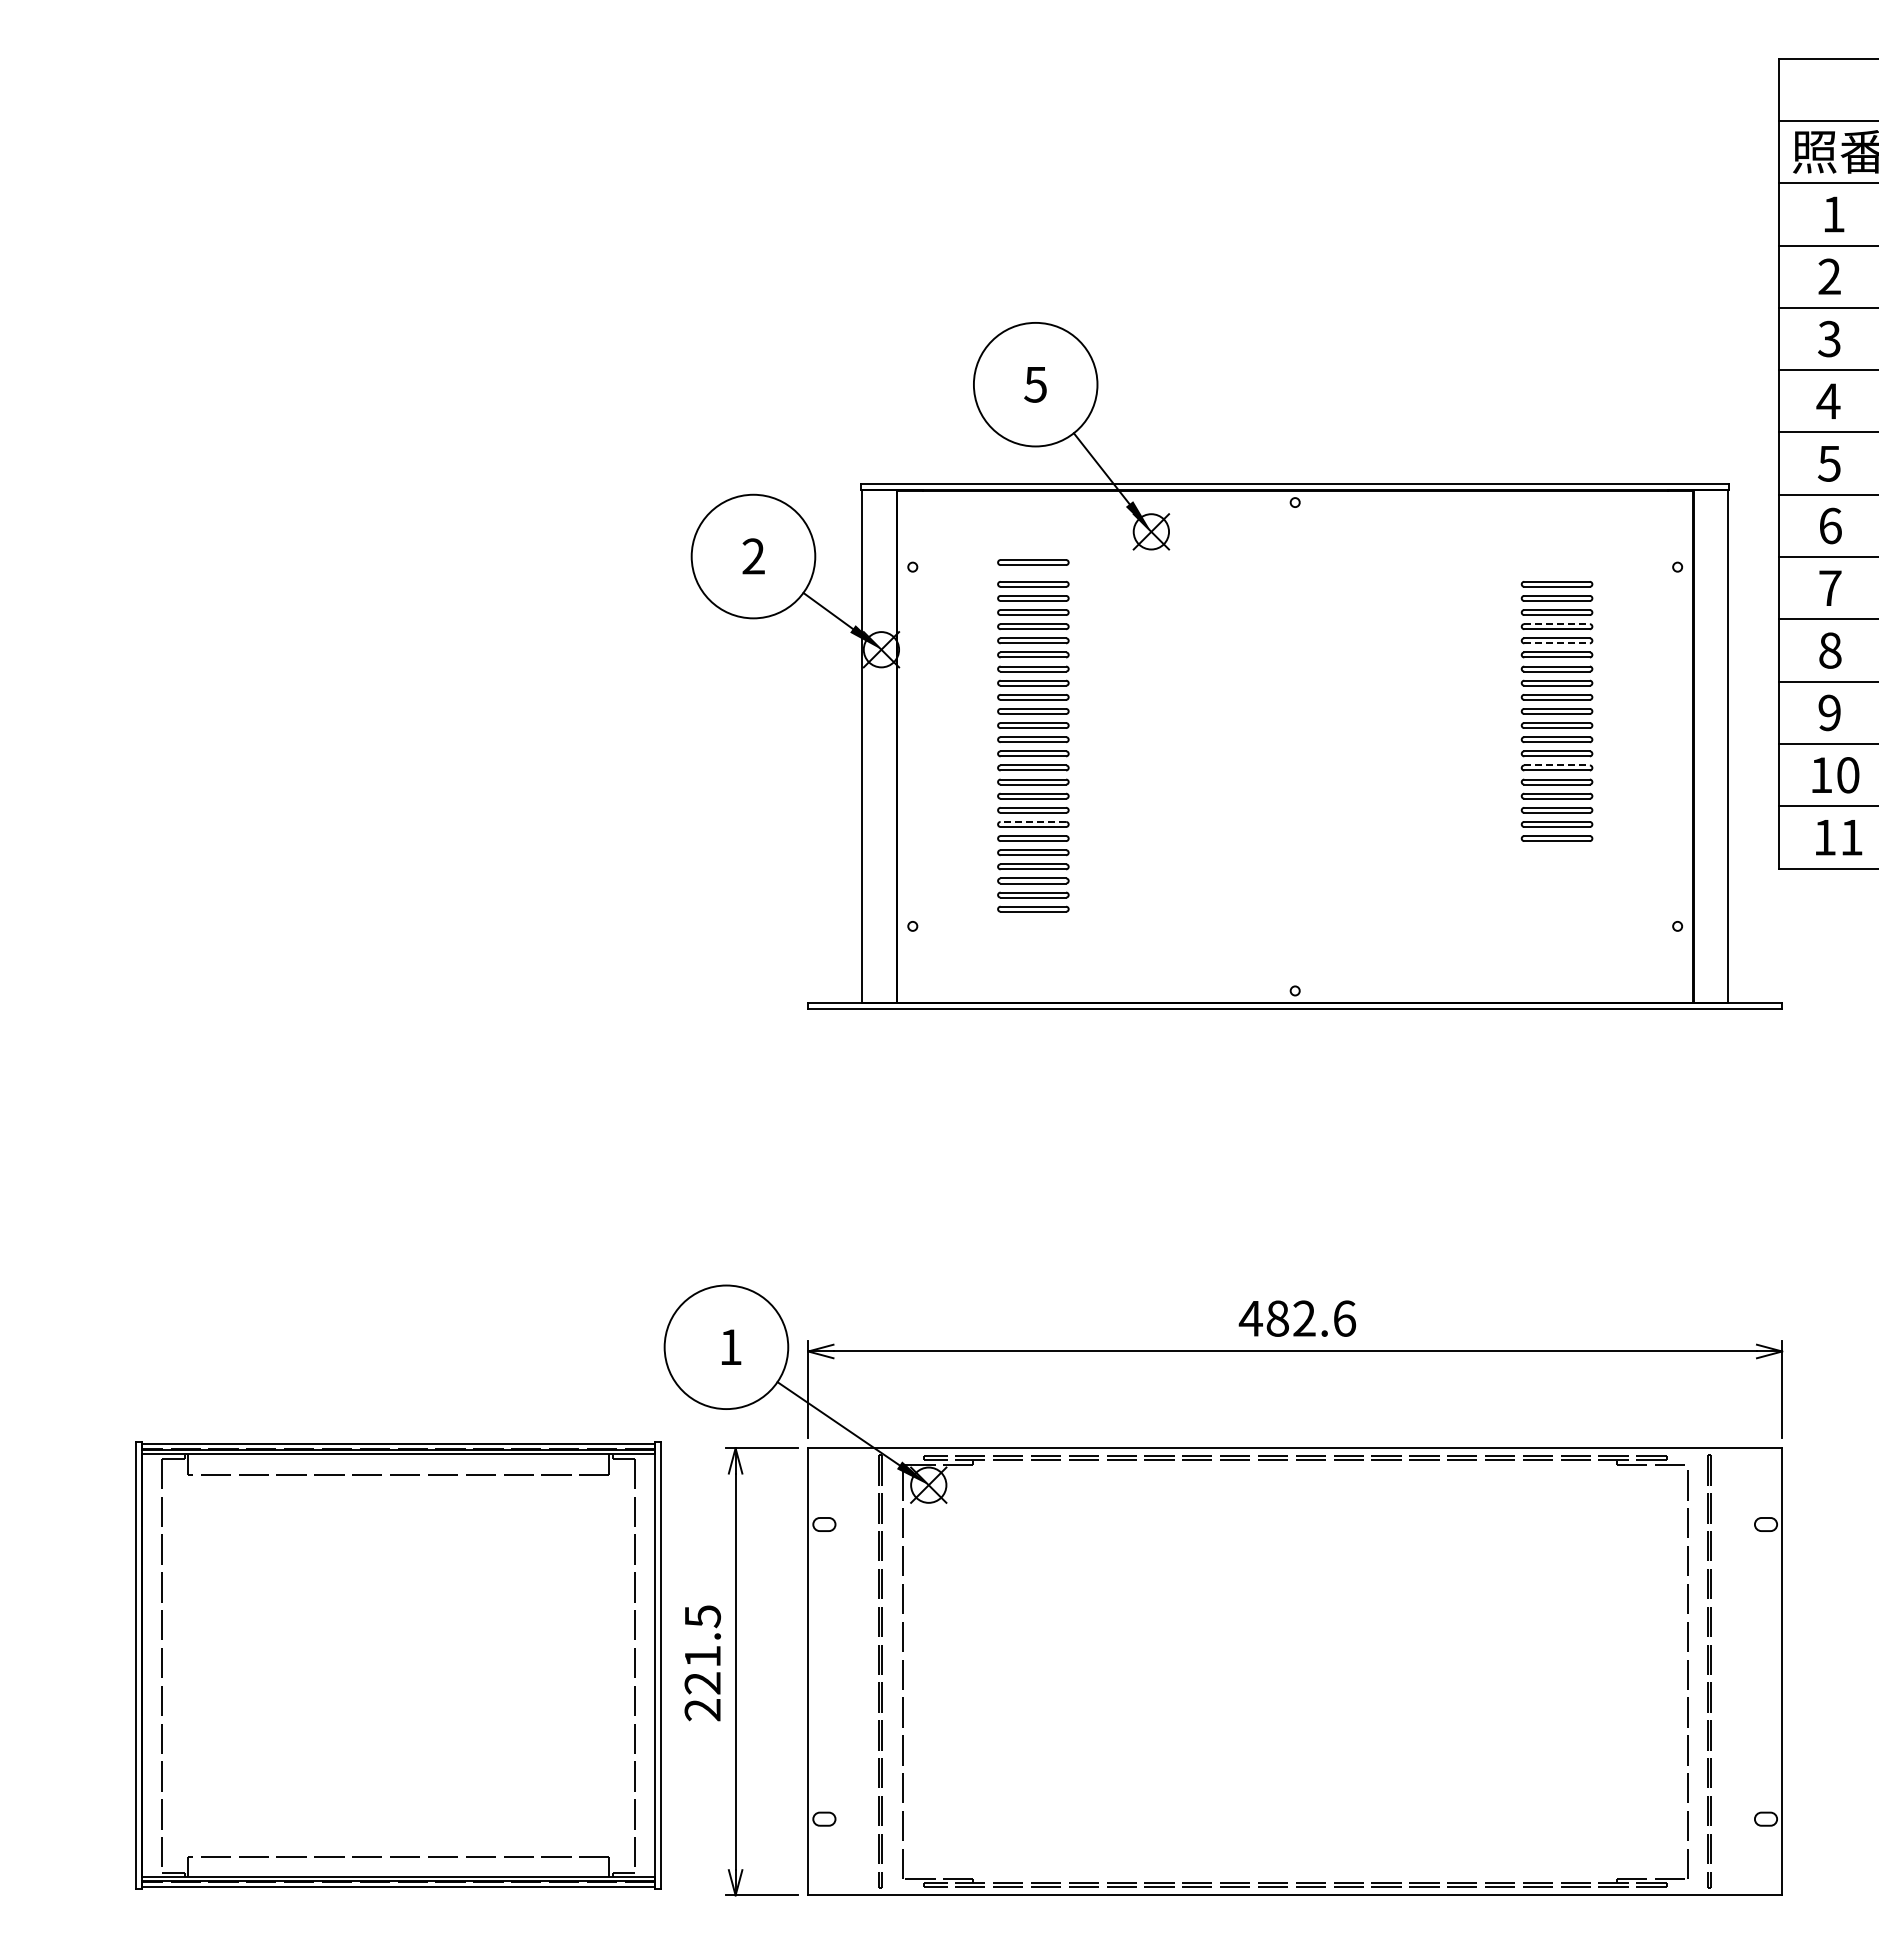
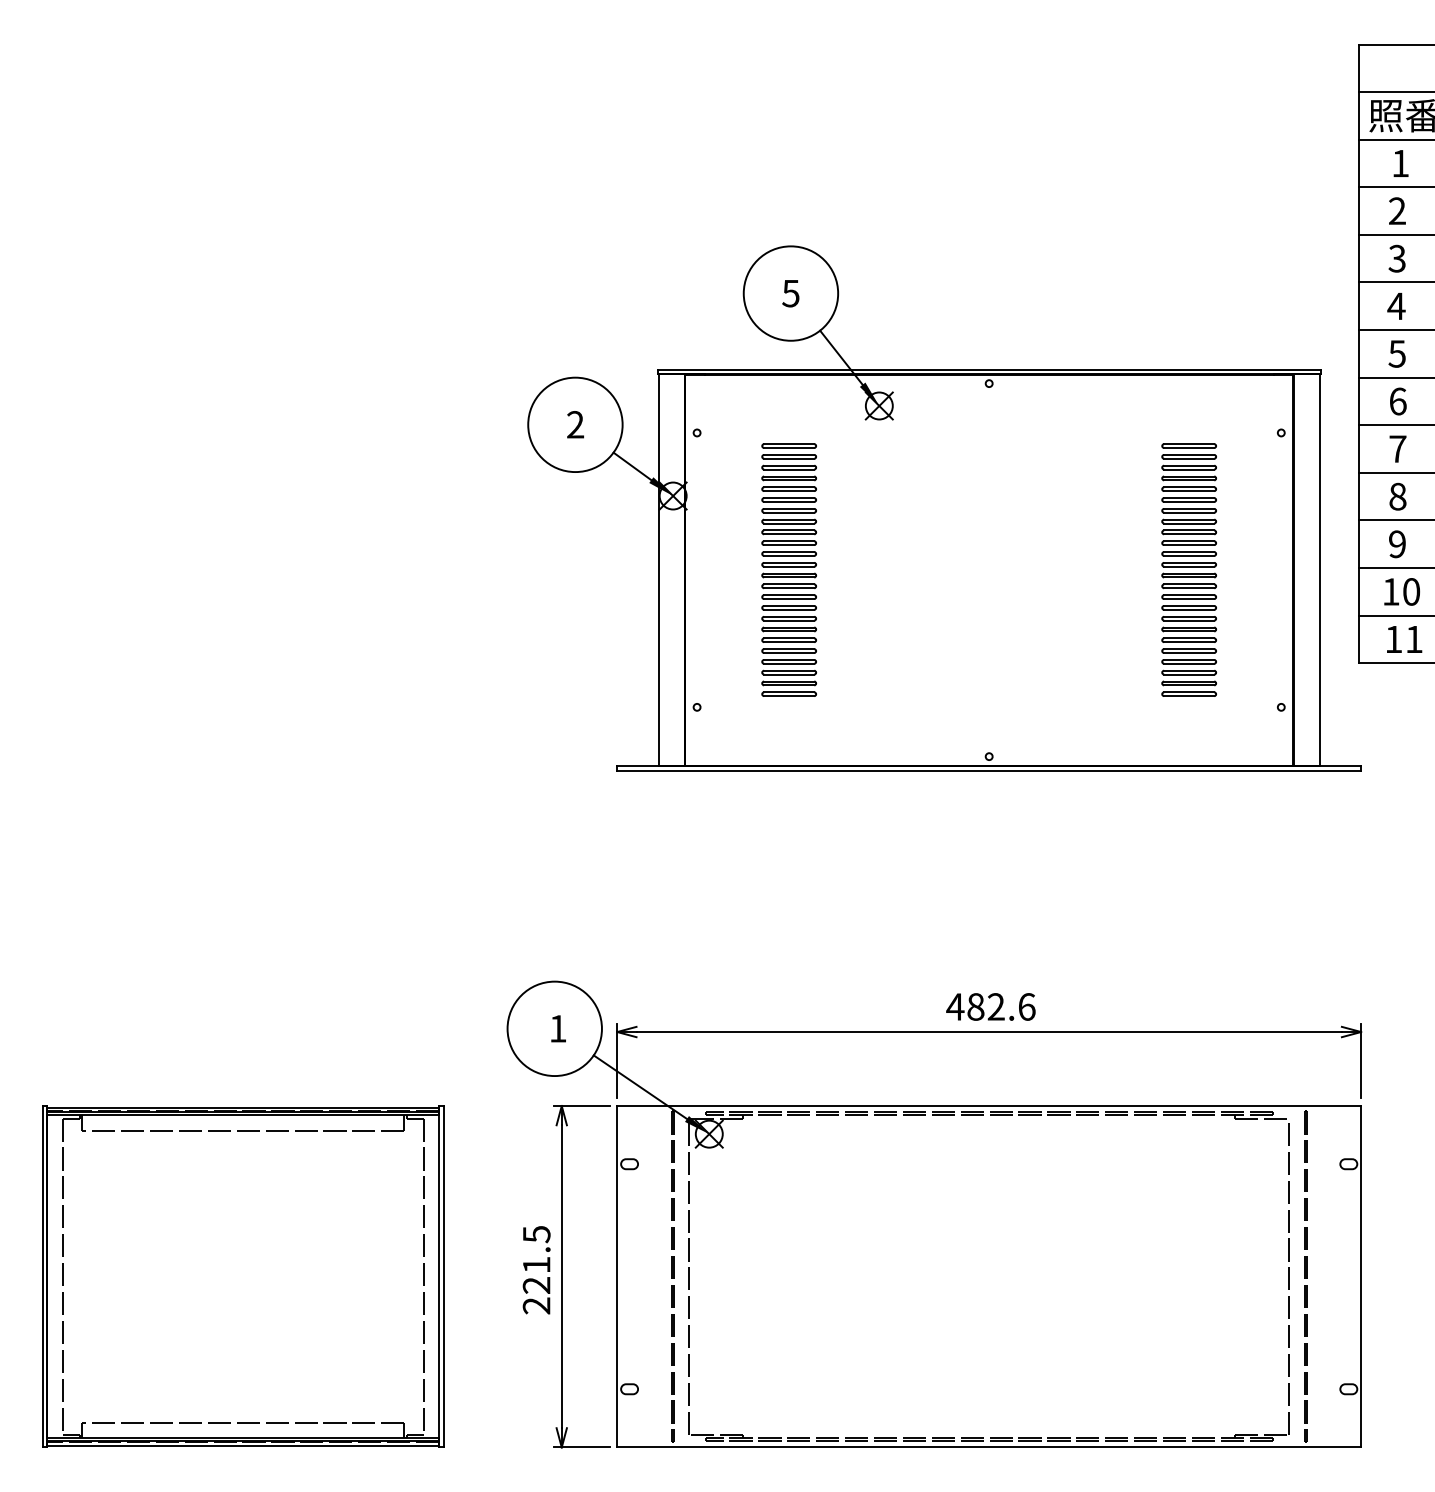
part: (1033, 562) -> (789, 429), removed
line: (1557, 624) -> (1189, 476), dashed -> solid
line: (1557, 643) -> (1189, 491), dashed -> solid
line: (1557, 765) -> (1189, 584), dashed -> solid
line: (1033, 821) -> (789, 627), dashed -> solid
part: (1556, 880) -> (1188, 672), added
part: (398, 1665) -> (243, 1276), moved

